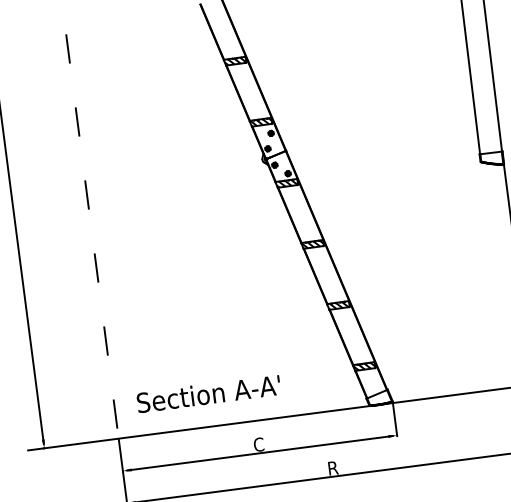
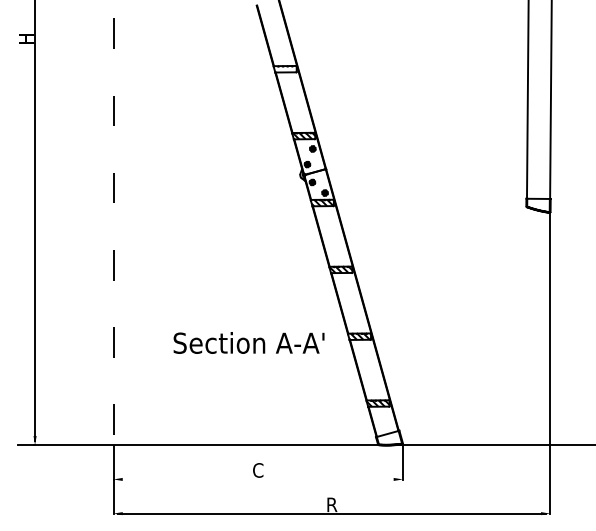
hatch: (235, 61) -> (285, 69), removed
text: (208, 393) -> (248, 342), moved
line: (260, 453) -> (258, 479), removed

